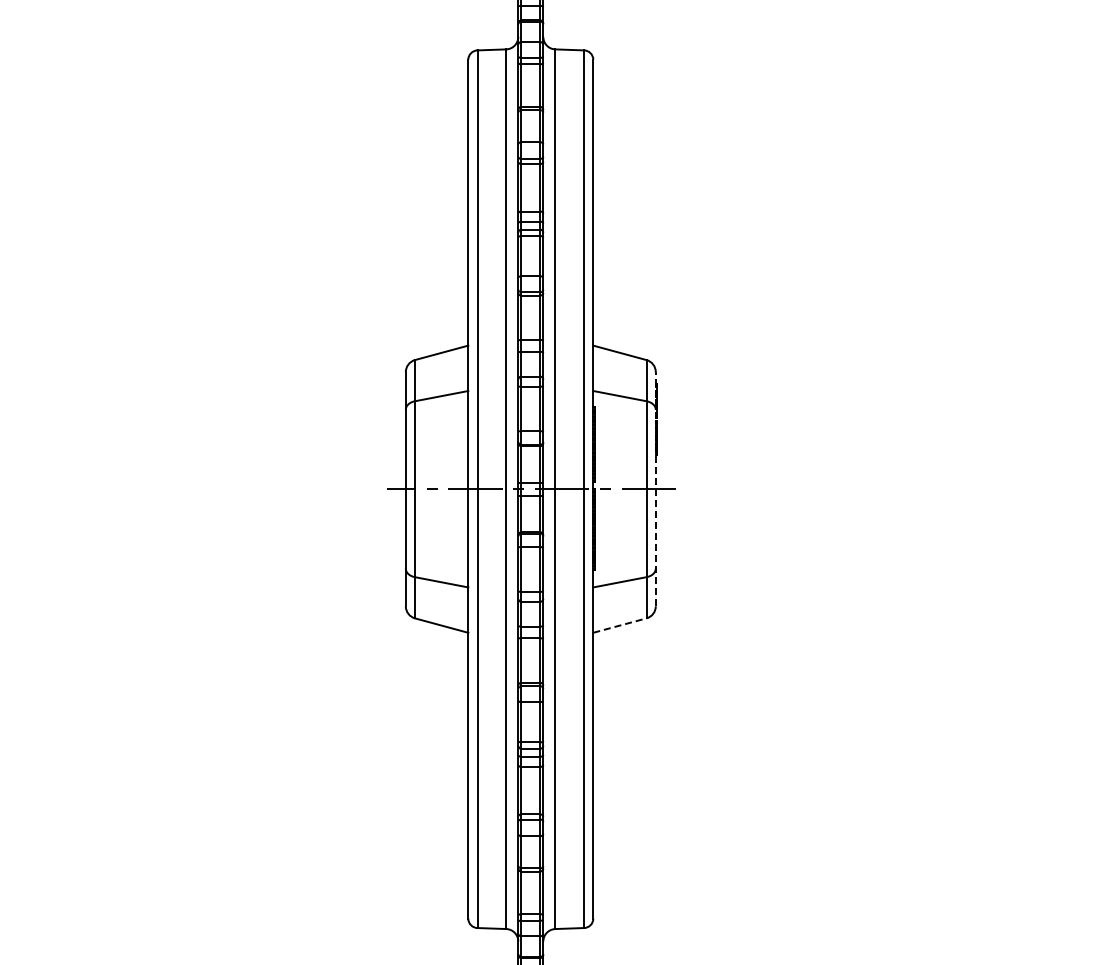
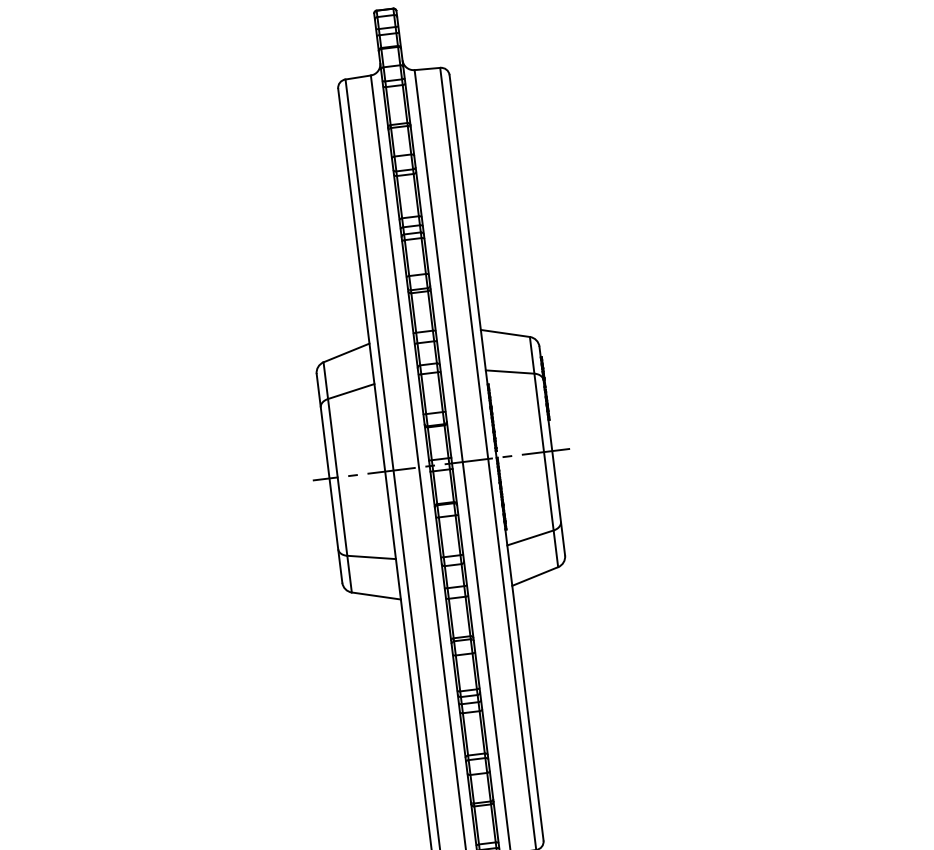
line: (655, 488) -> (551, 450), dashed -> solid
line: (619, 625) -> (534, 576), dashed -> solid

